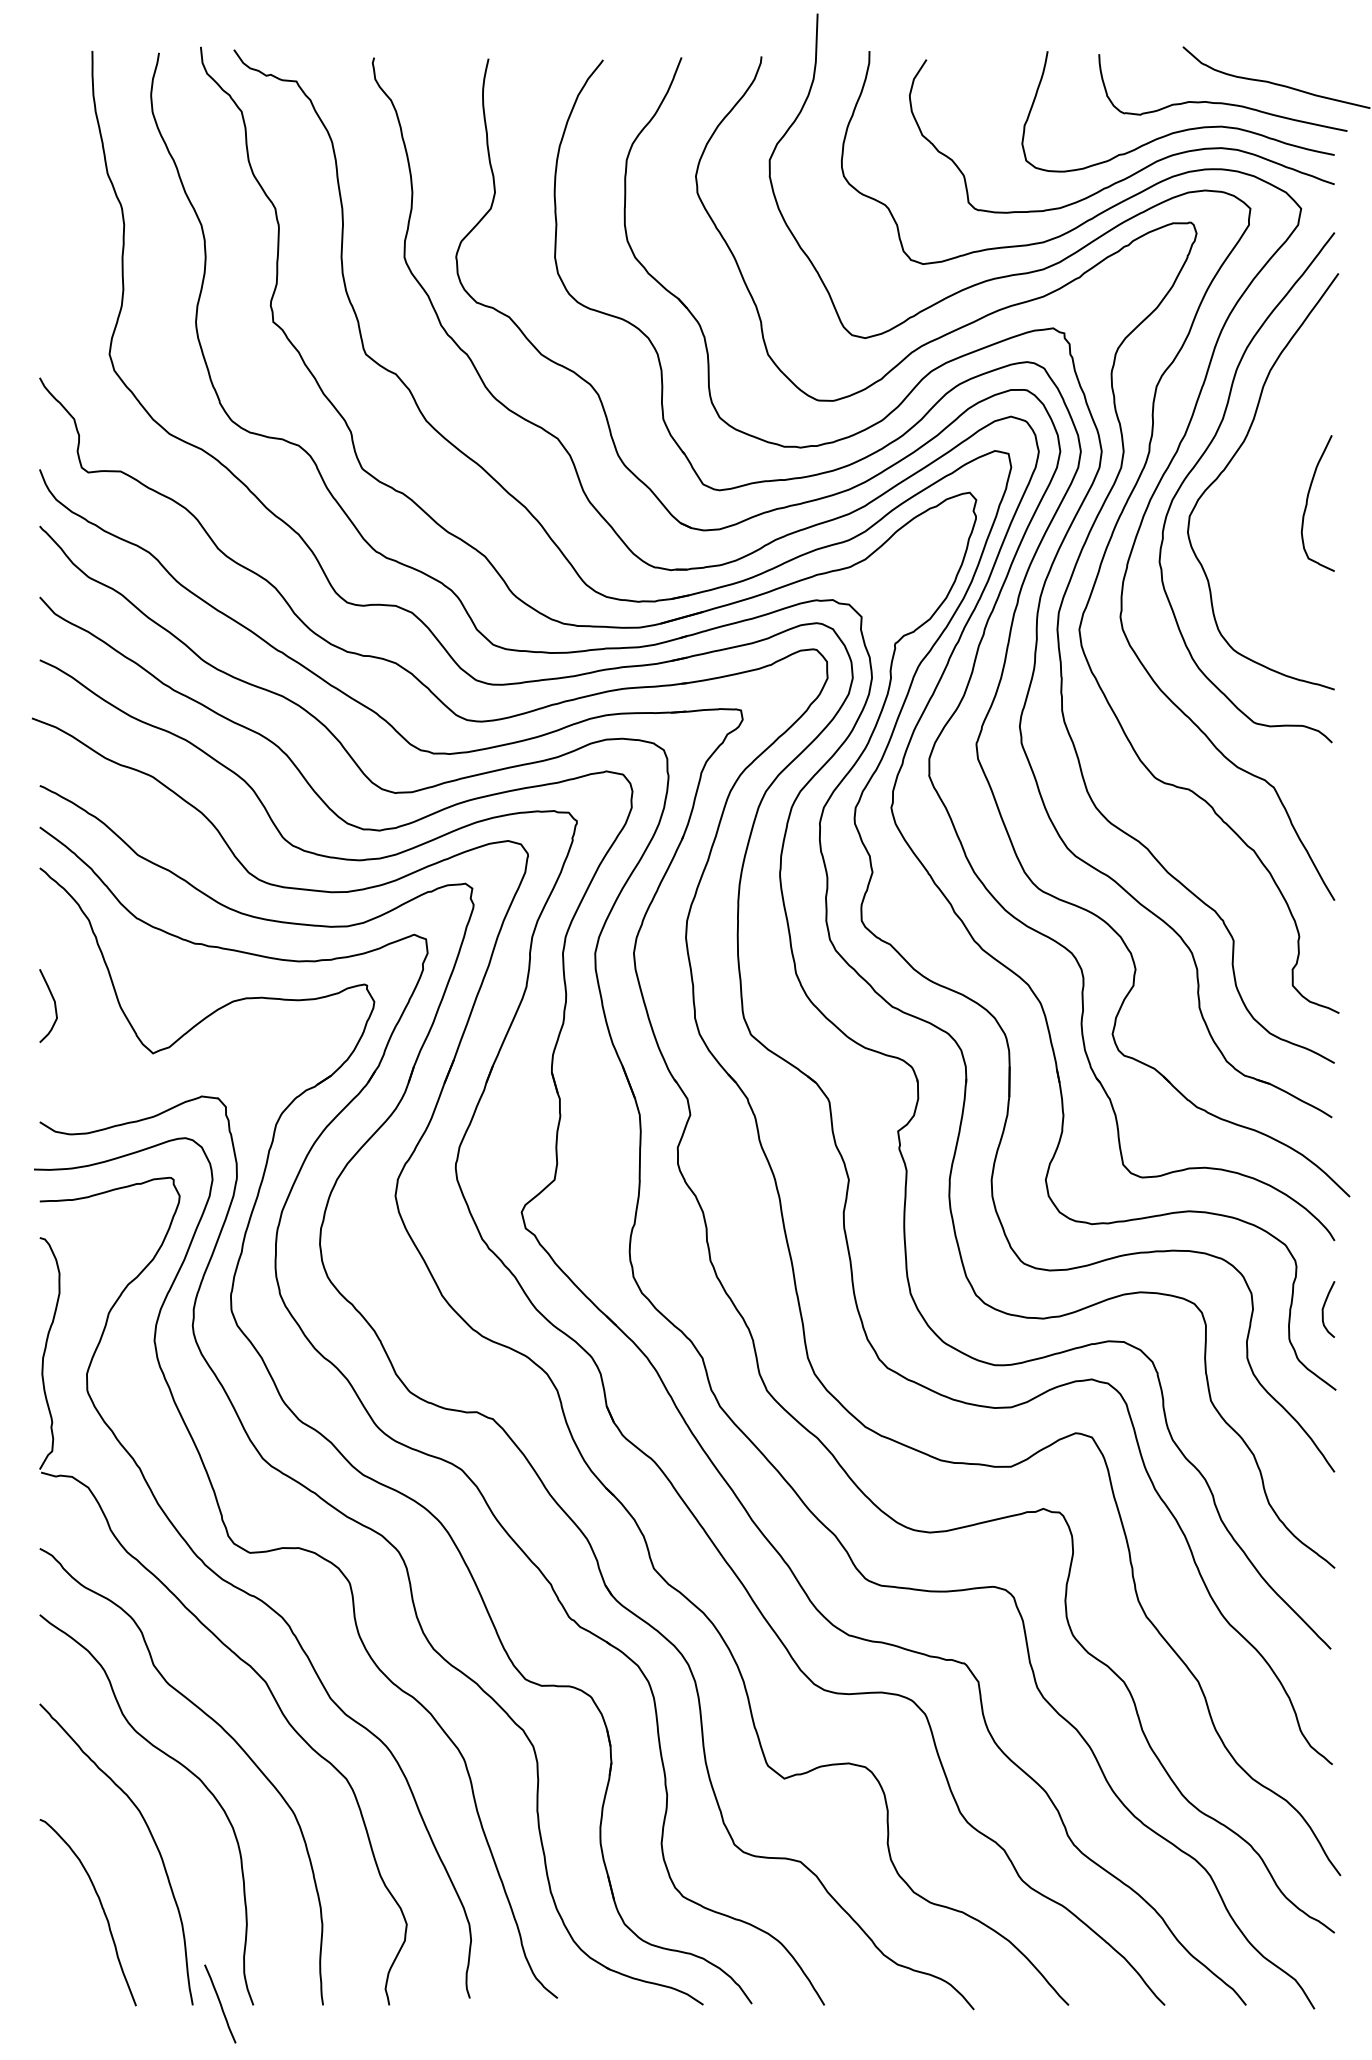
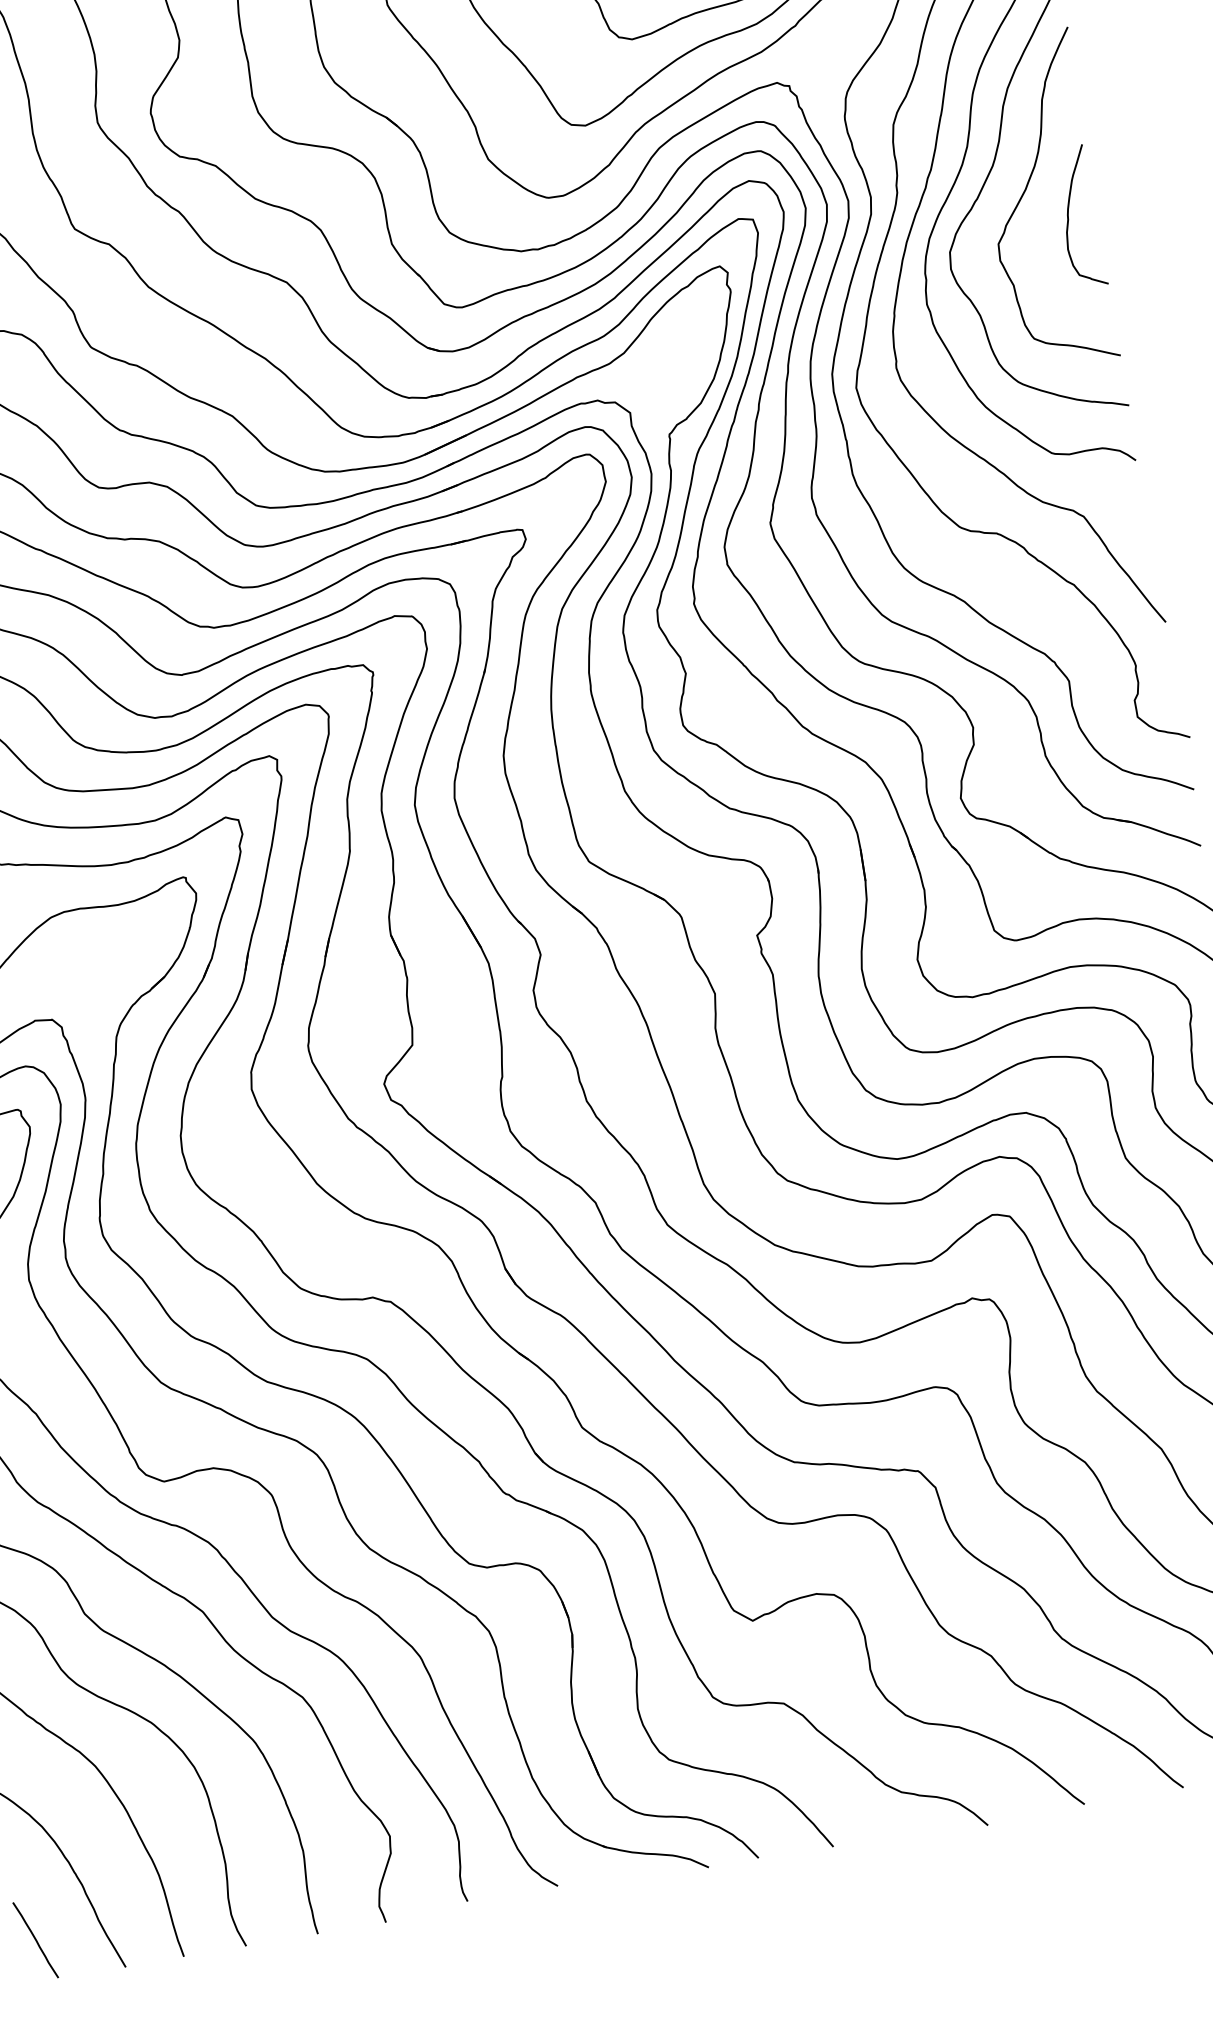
curve: (1272, 469) -> (1027, 189), added
line: (220, 2003) -> (35, 1939), moved

